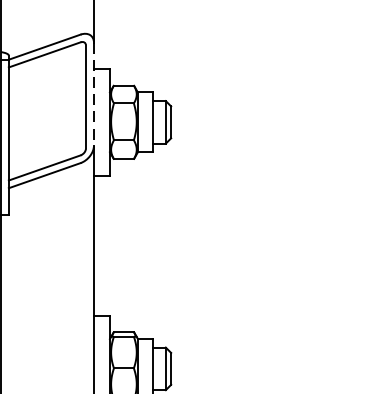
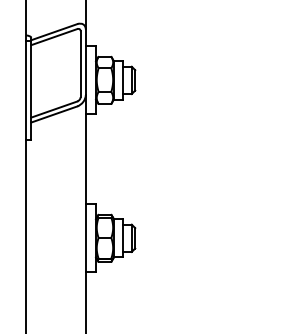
line: (93, 94) -> (85, 62), dashed -> solid

